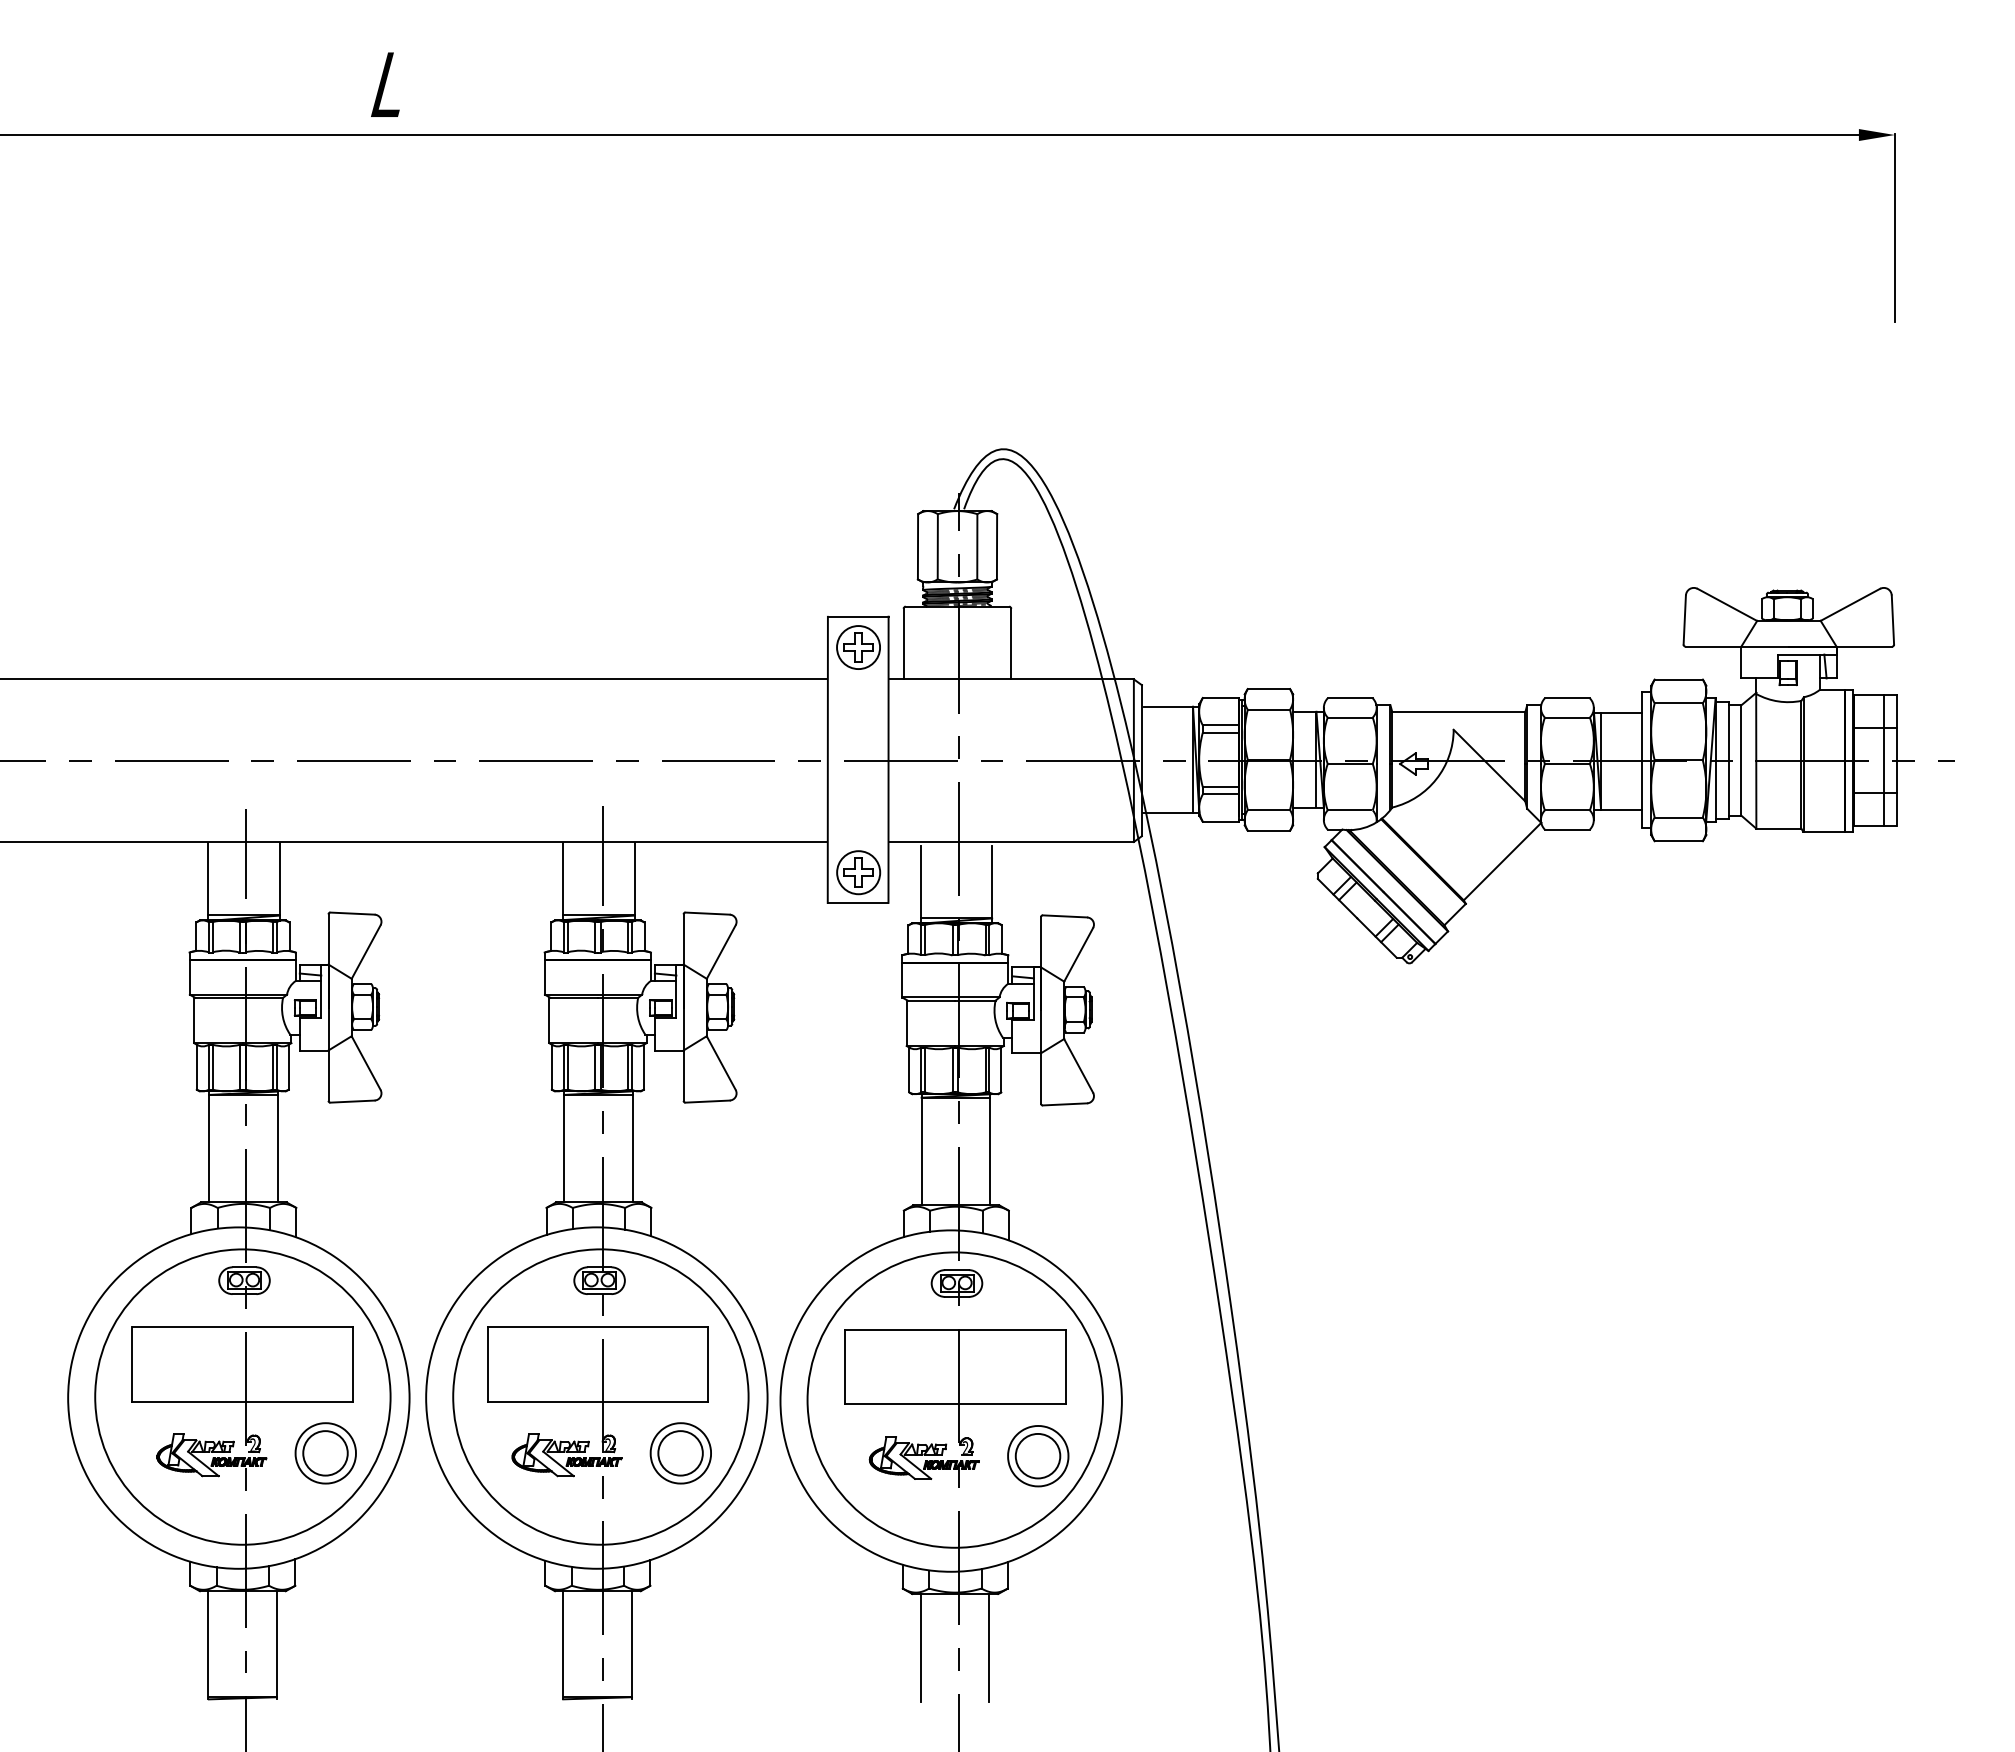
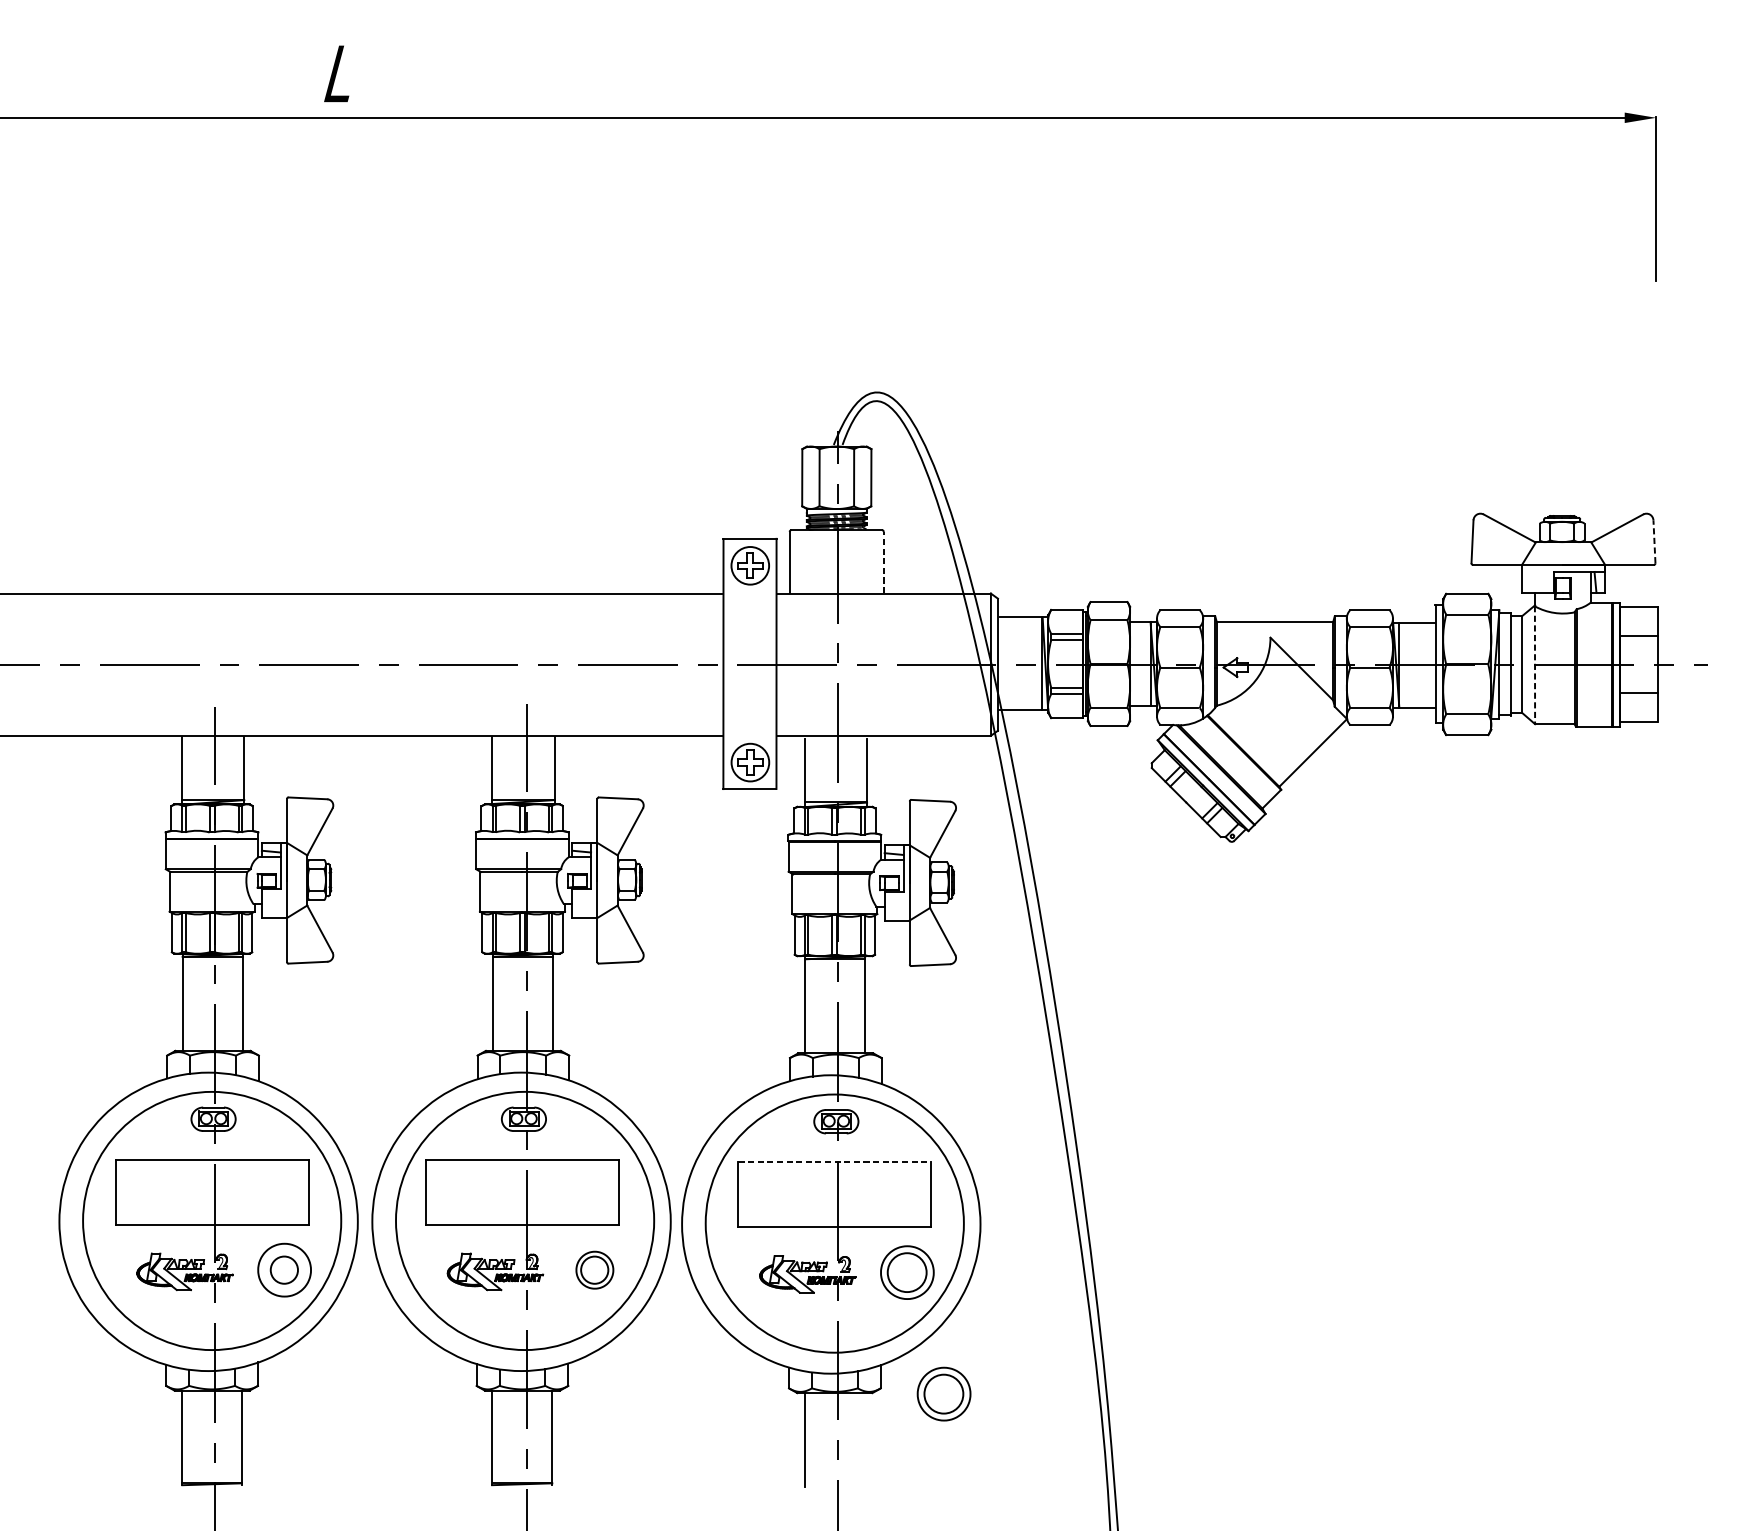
line: (1892, 620) -> (1654, 542), solid -> dashed
line: (1011, 643) -> (883, 562), solid -> dashed
line: (1884, 760) -> (1647, 664), removed
line: (1756, 761) -> (1535, 665), solid -> dashed
line: (955, 1330) -> (835, 1162), solid -> dashed
circle: (325, 1453) -> (284, 1270), size x0.7
part: (680, 1453) -> (594, 1270), size x0.7
part: (1080, 1595) -> (944, 1394), added
line: (989, 1648) -> (864, 1440), removed

